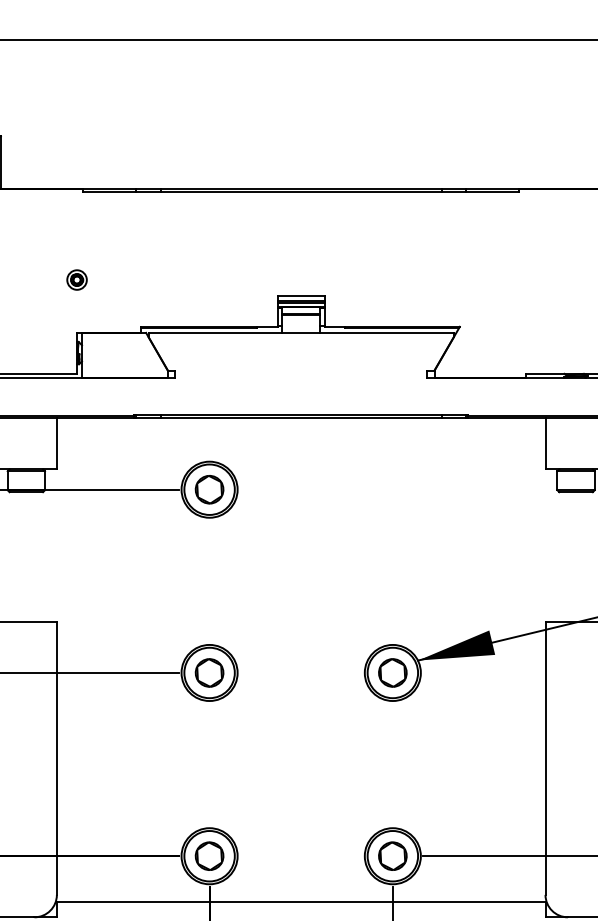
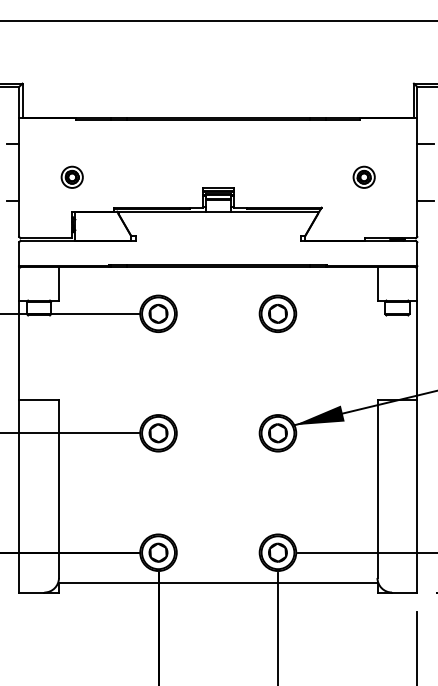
part: (76, 278) -> (71, 176), size x1.67
part: (524, 278) -> (363, 176), added
part: (392, 489) -> (277, 313), added

